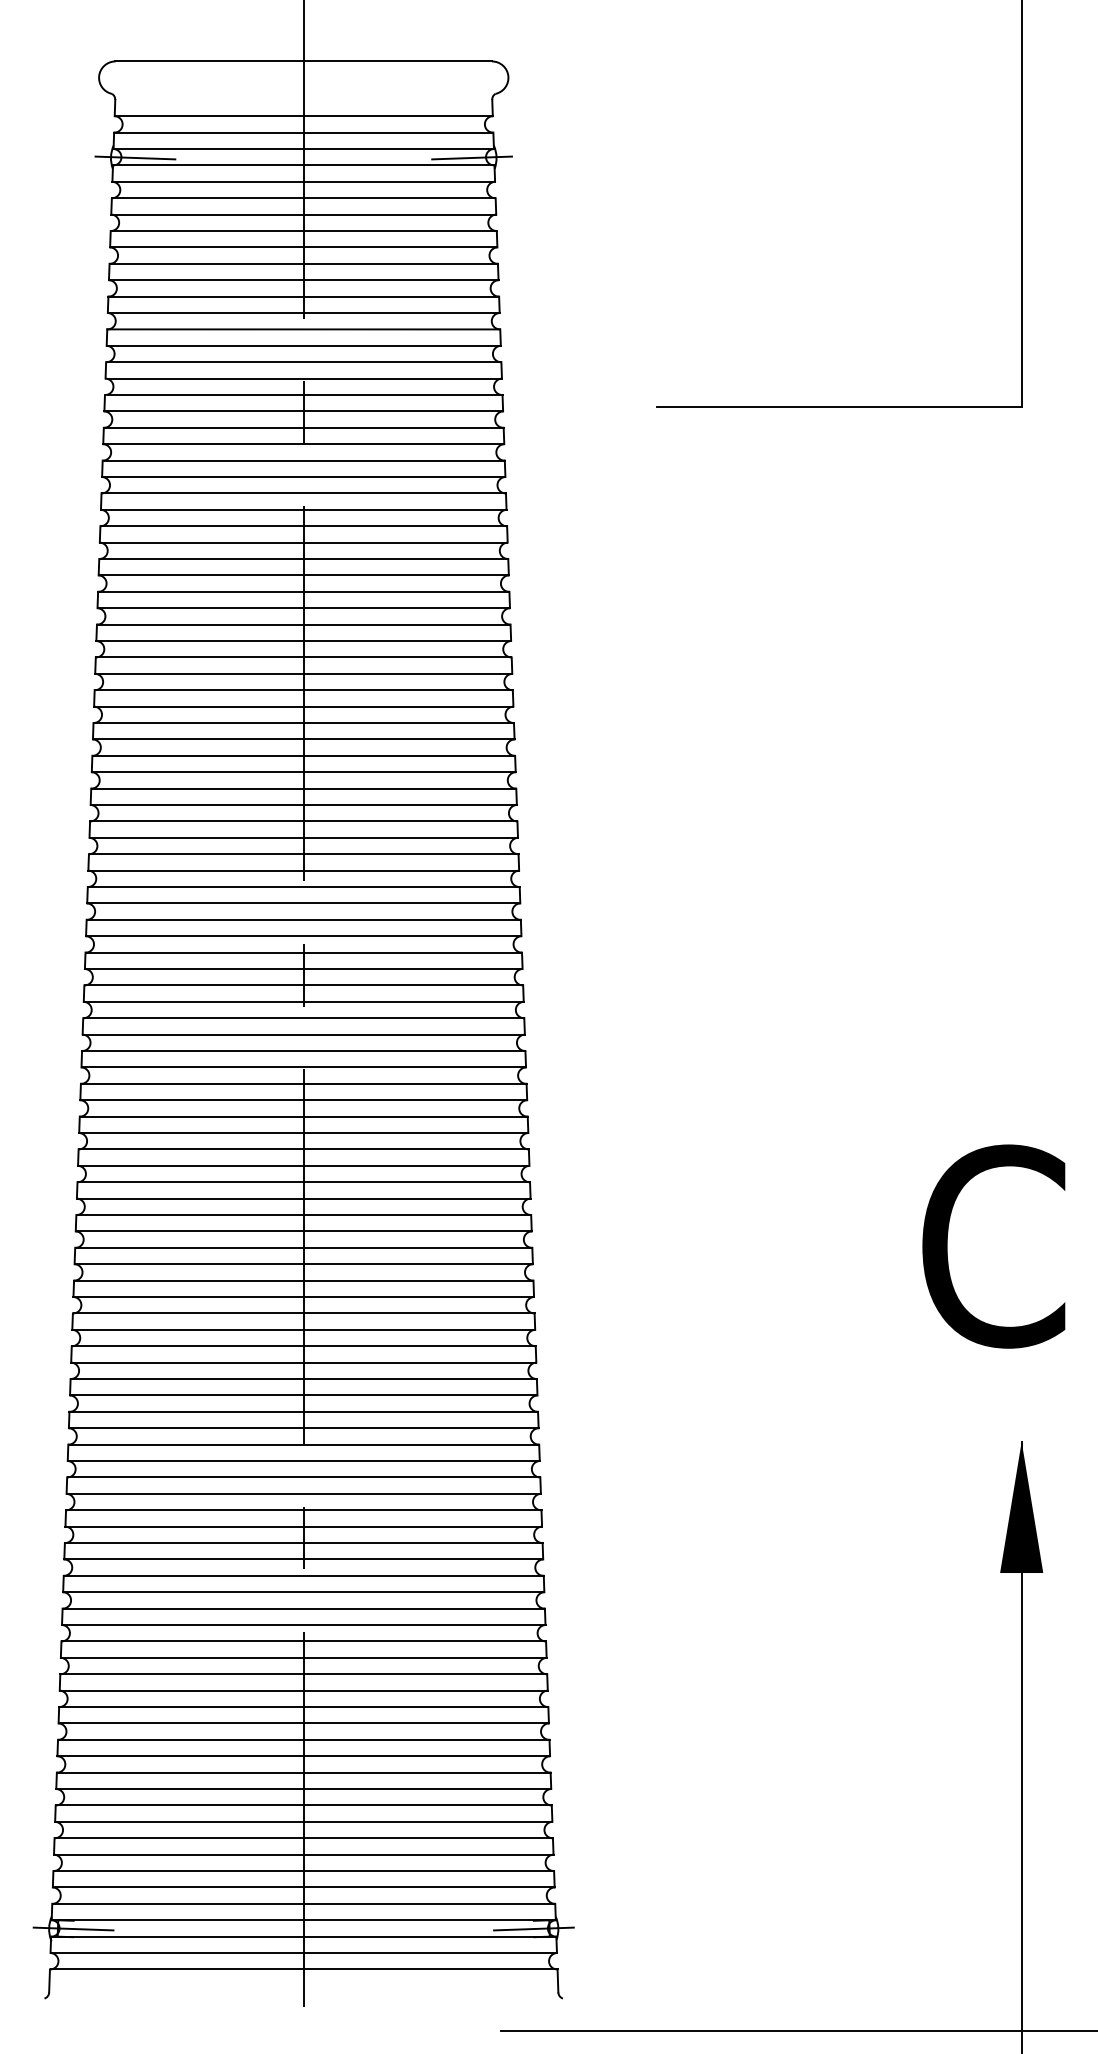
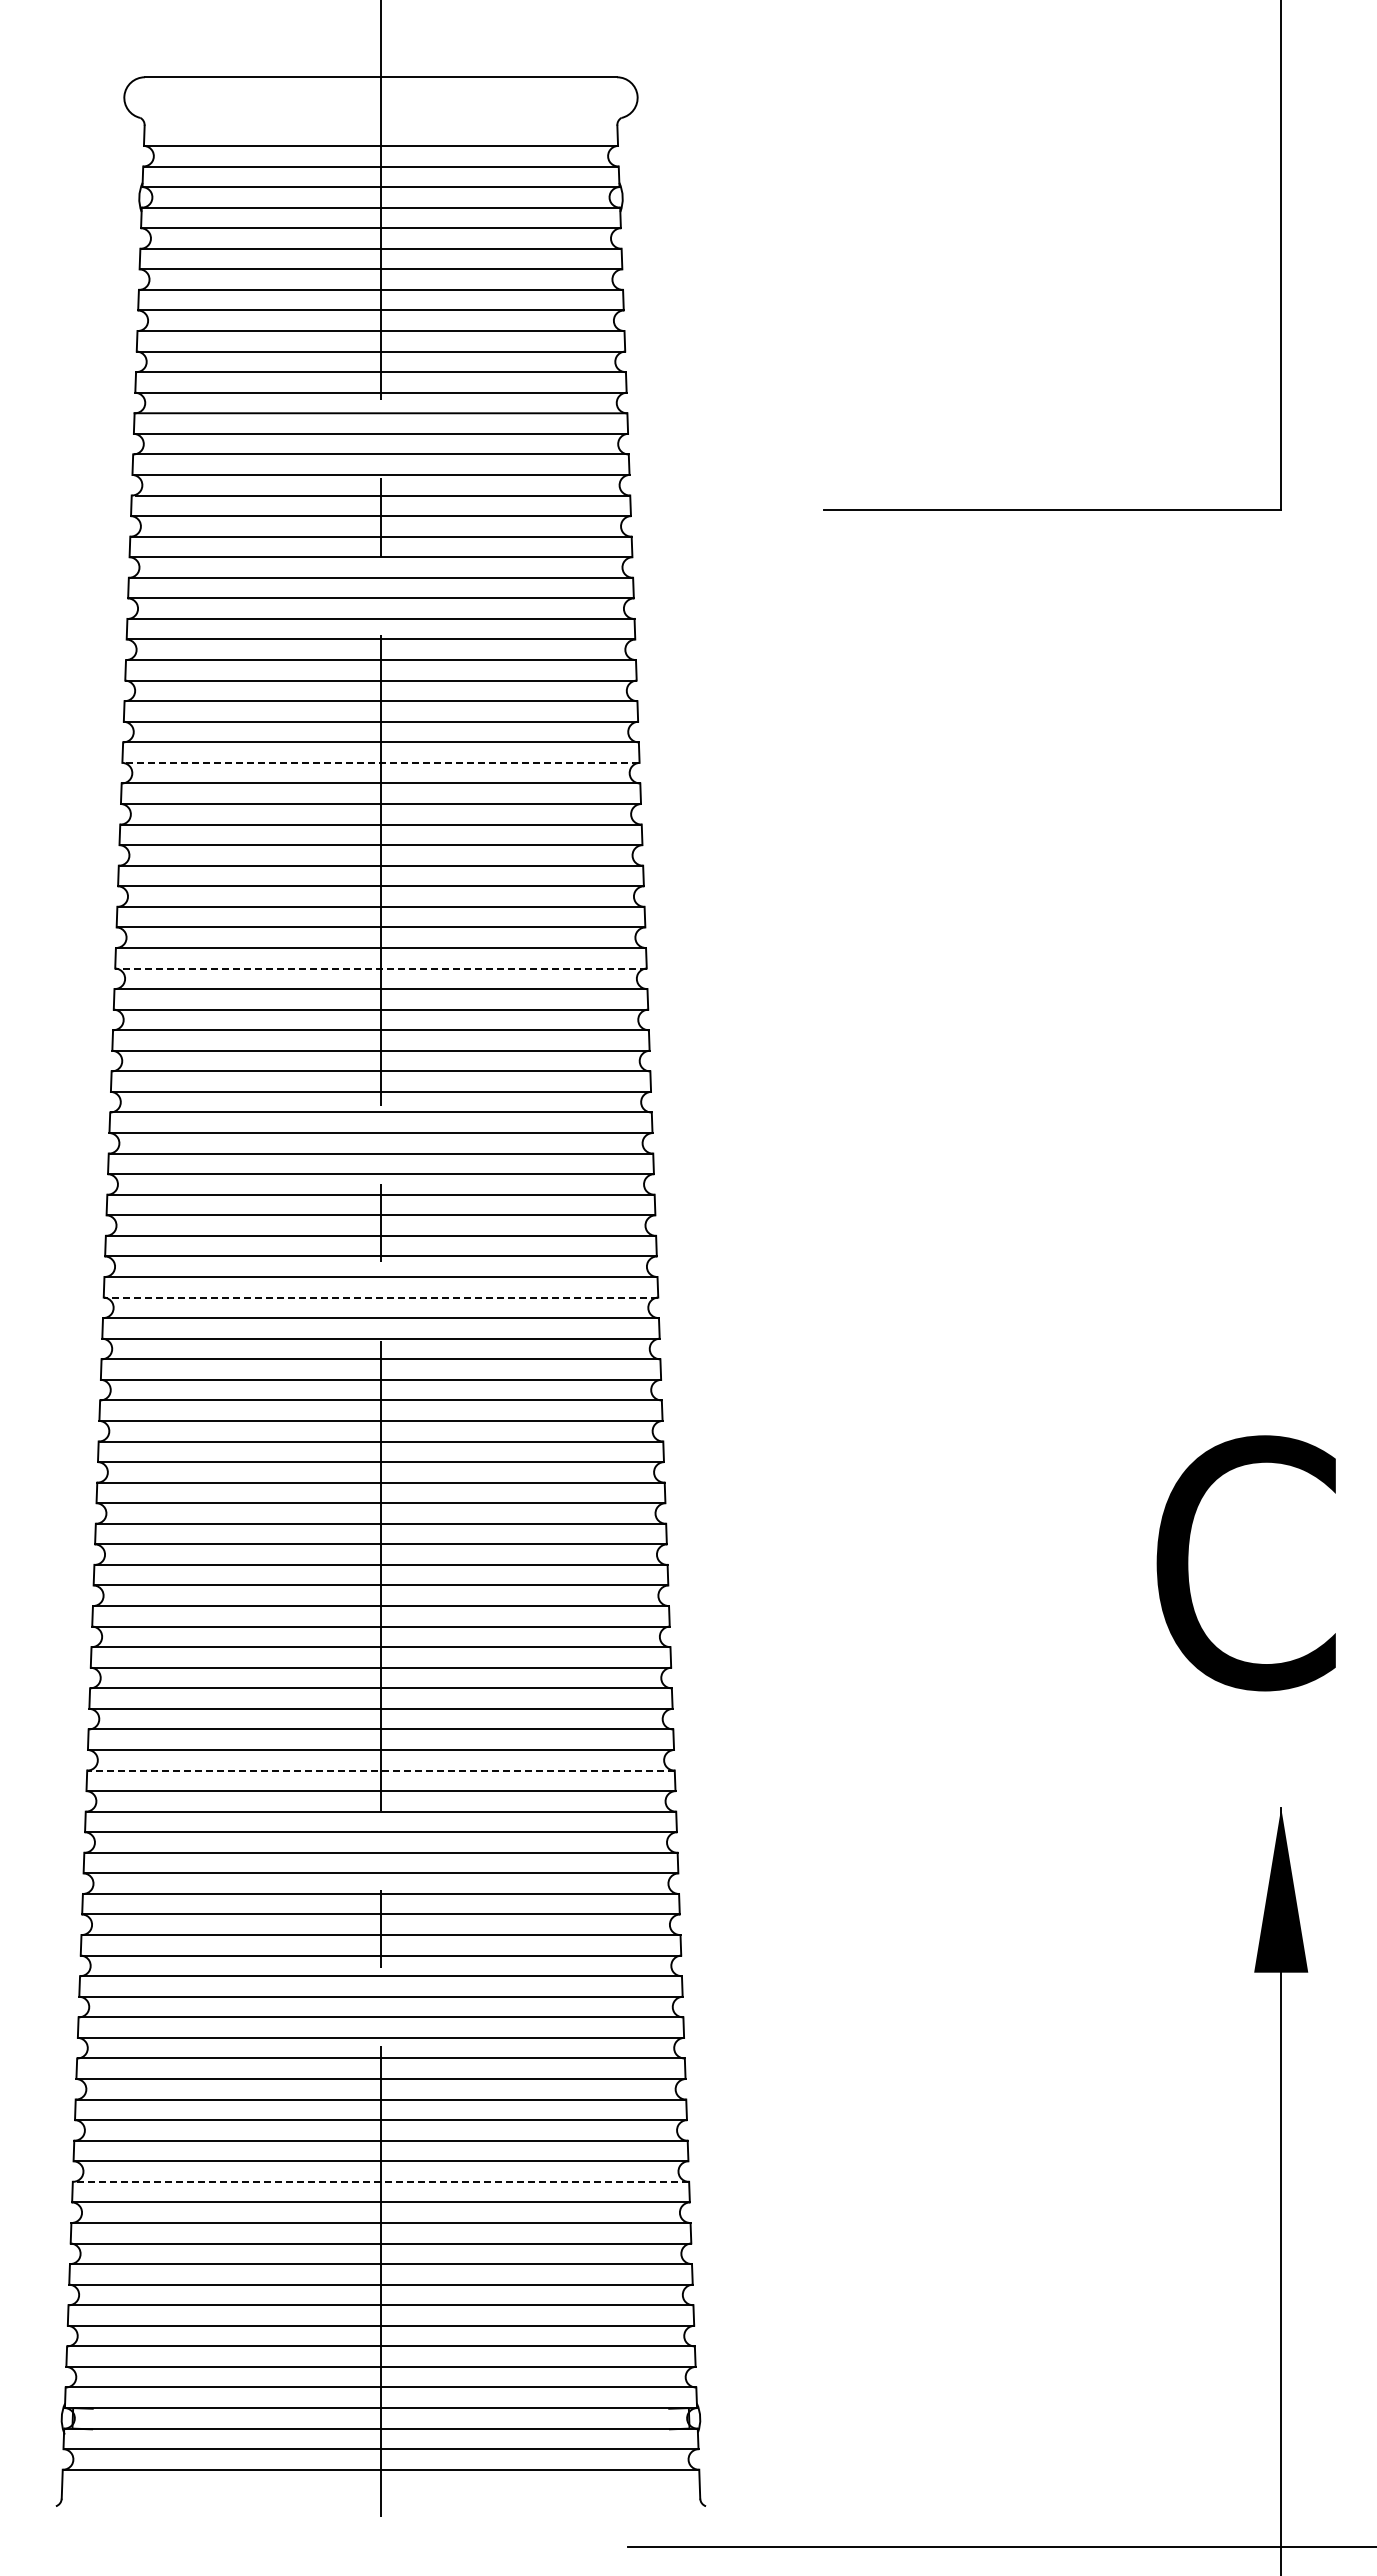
line: (135, 158) -> (169, 198), removed
line: (471, 158) -> (591, 198), removed
line: (303, 607) -> (380, 762), solid -> dashed
line: (304, 772) -> (381, 968), solid -> dashed
line: (303, 1034) -> (380, 1297), solid -> dashed
line: (303, 1411) -> (380, 1770), solid -> dashed
line: (304, 1739) -> (381, 2181), solid -> dashed
line: (73, 1928) -> (92, 2418), removed
line: (533, 1928) -> (669, 2418), removed

